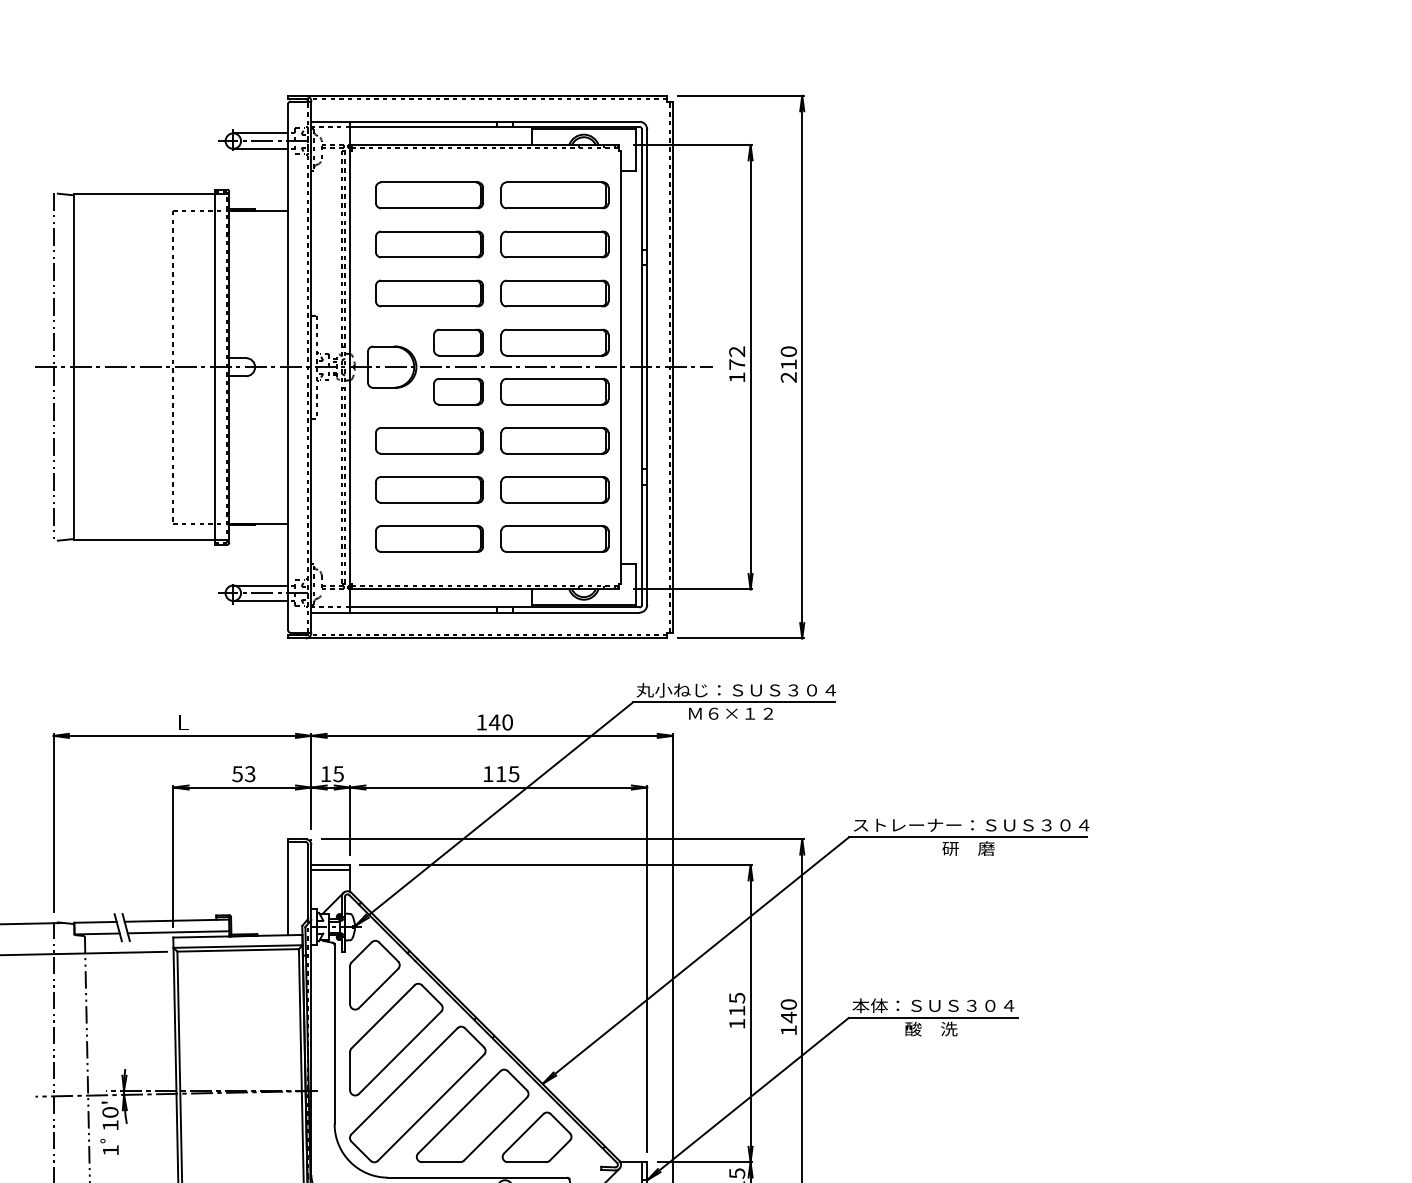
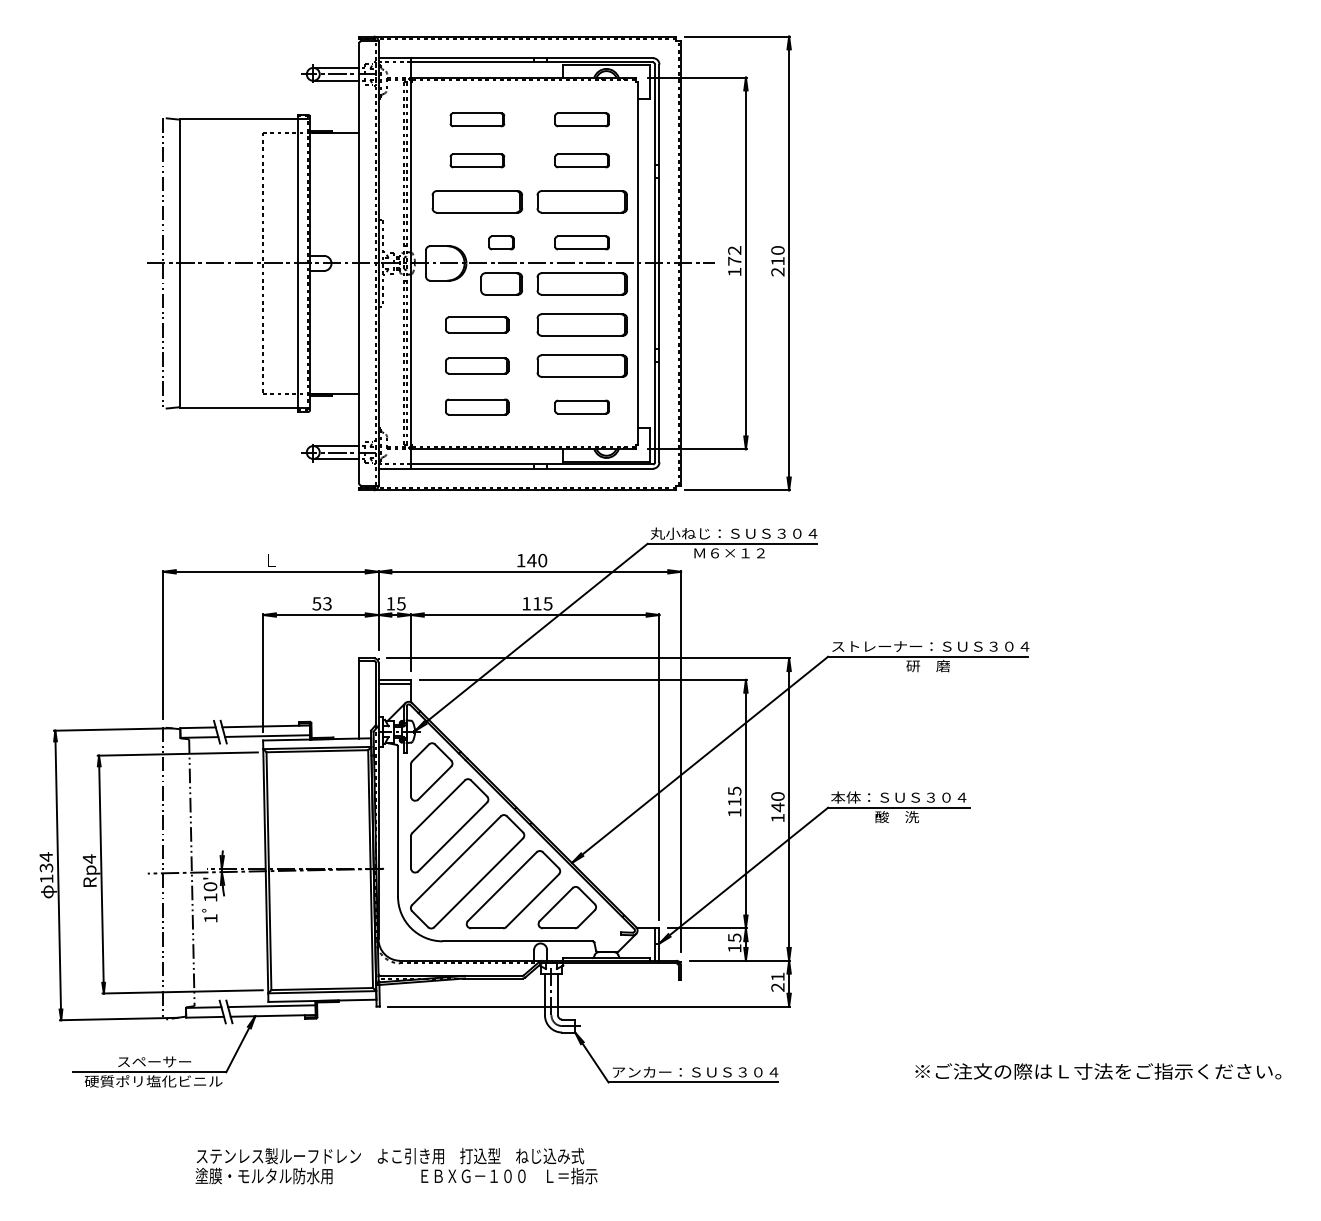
part: (429, 195) -> (477, 119), size x0.6
part: (553, 195) -> (581, 119), size x0.6
part: (429, 244) -> (477, 160), size x0.6
part: (553, 244) -> (581, 160), size x0.6
part: (458, 342) -> (501, 242), size x0.6
part: (553, 342) -> (581, 242), size x0.6
part: (428, 440) -> (476, 324), size x0.7
part: (428, 489) -> (476, 365), size x0.7
part: (428, 538) -> (476, 406), size x0.7
part: (553, 538) -> (581, 406), size x0.6

